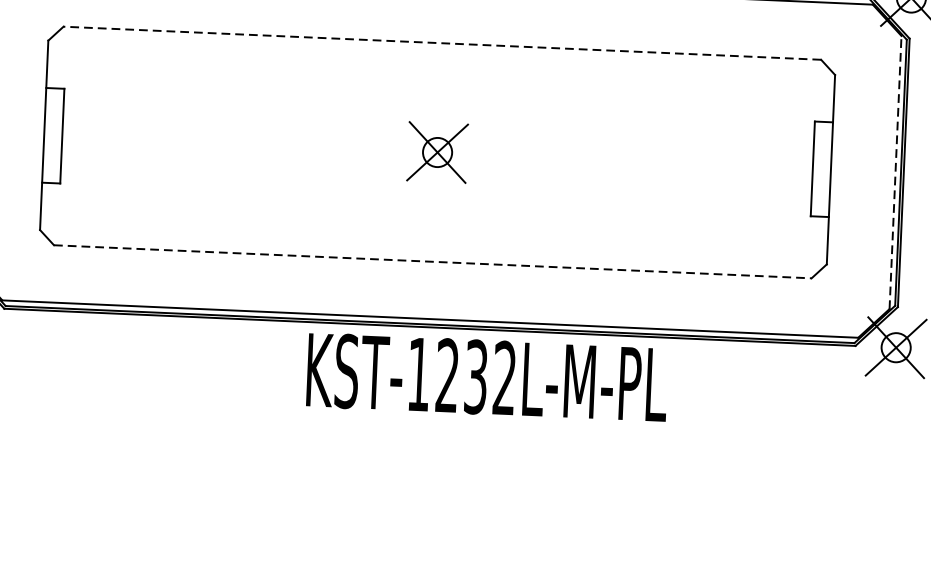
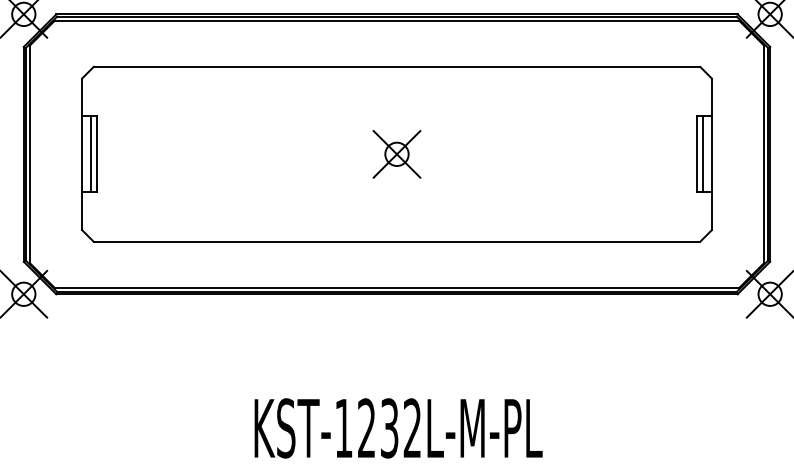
line: (441, 42) -> (396, 66), dashed -> solid
line: (55, 136) -> (91, 154), added
line: (819, 169) -> (702, 154), added
line: (895, 171) -> (763, 153), dashed -> solid
line: (433, 261) -> (397, 241), dashed -> solid
text: (487, 377) -> (398, 428), moved

